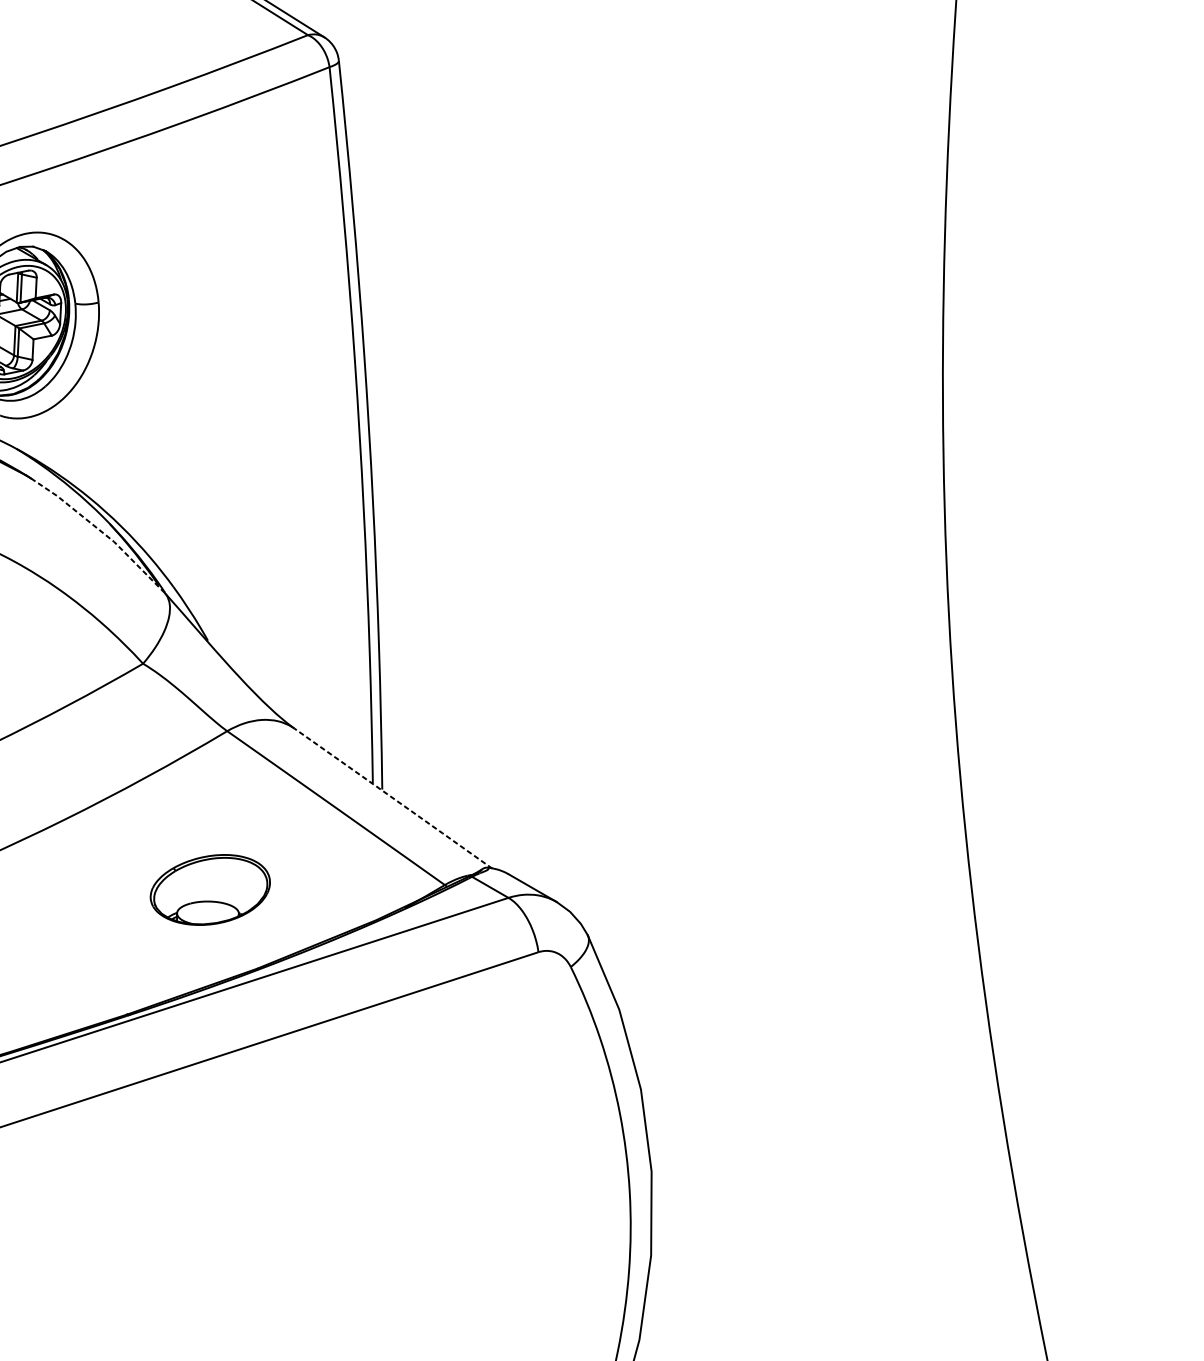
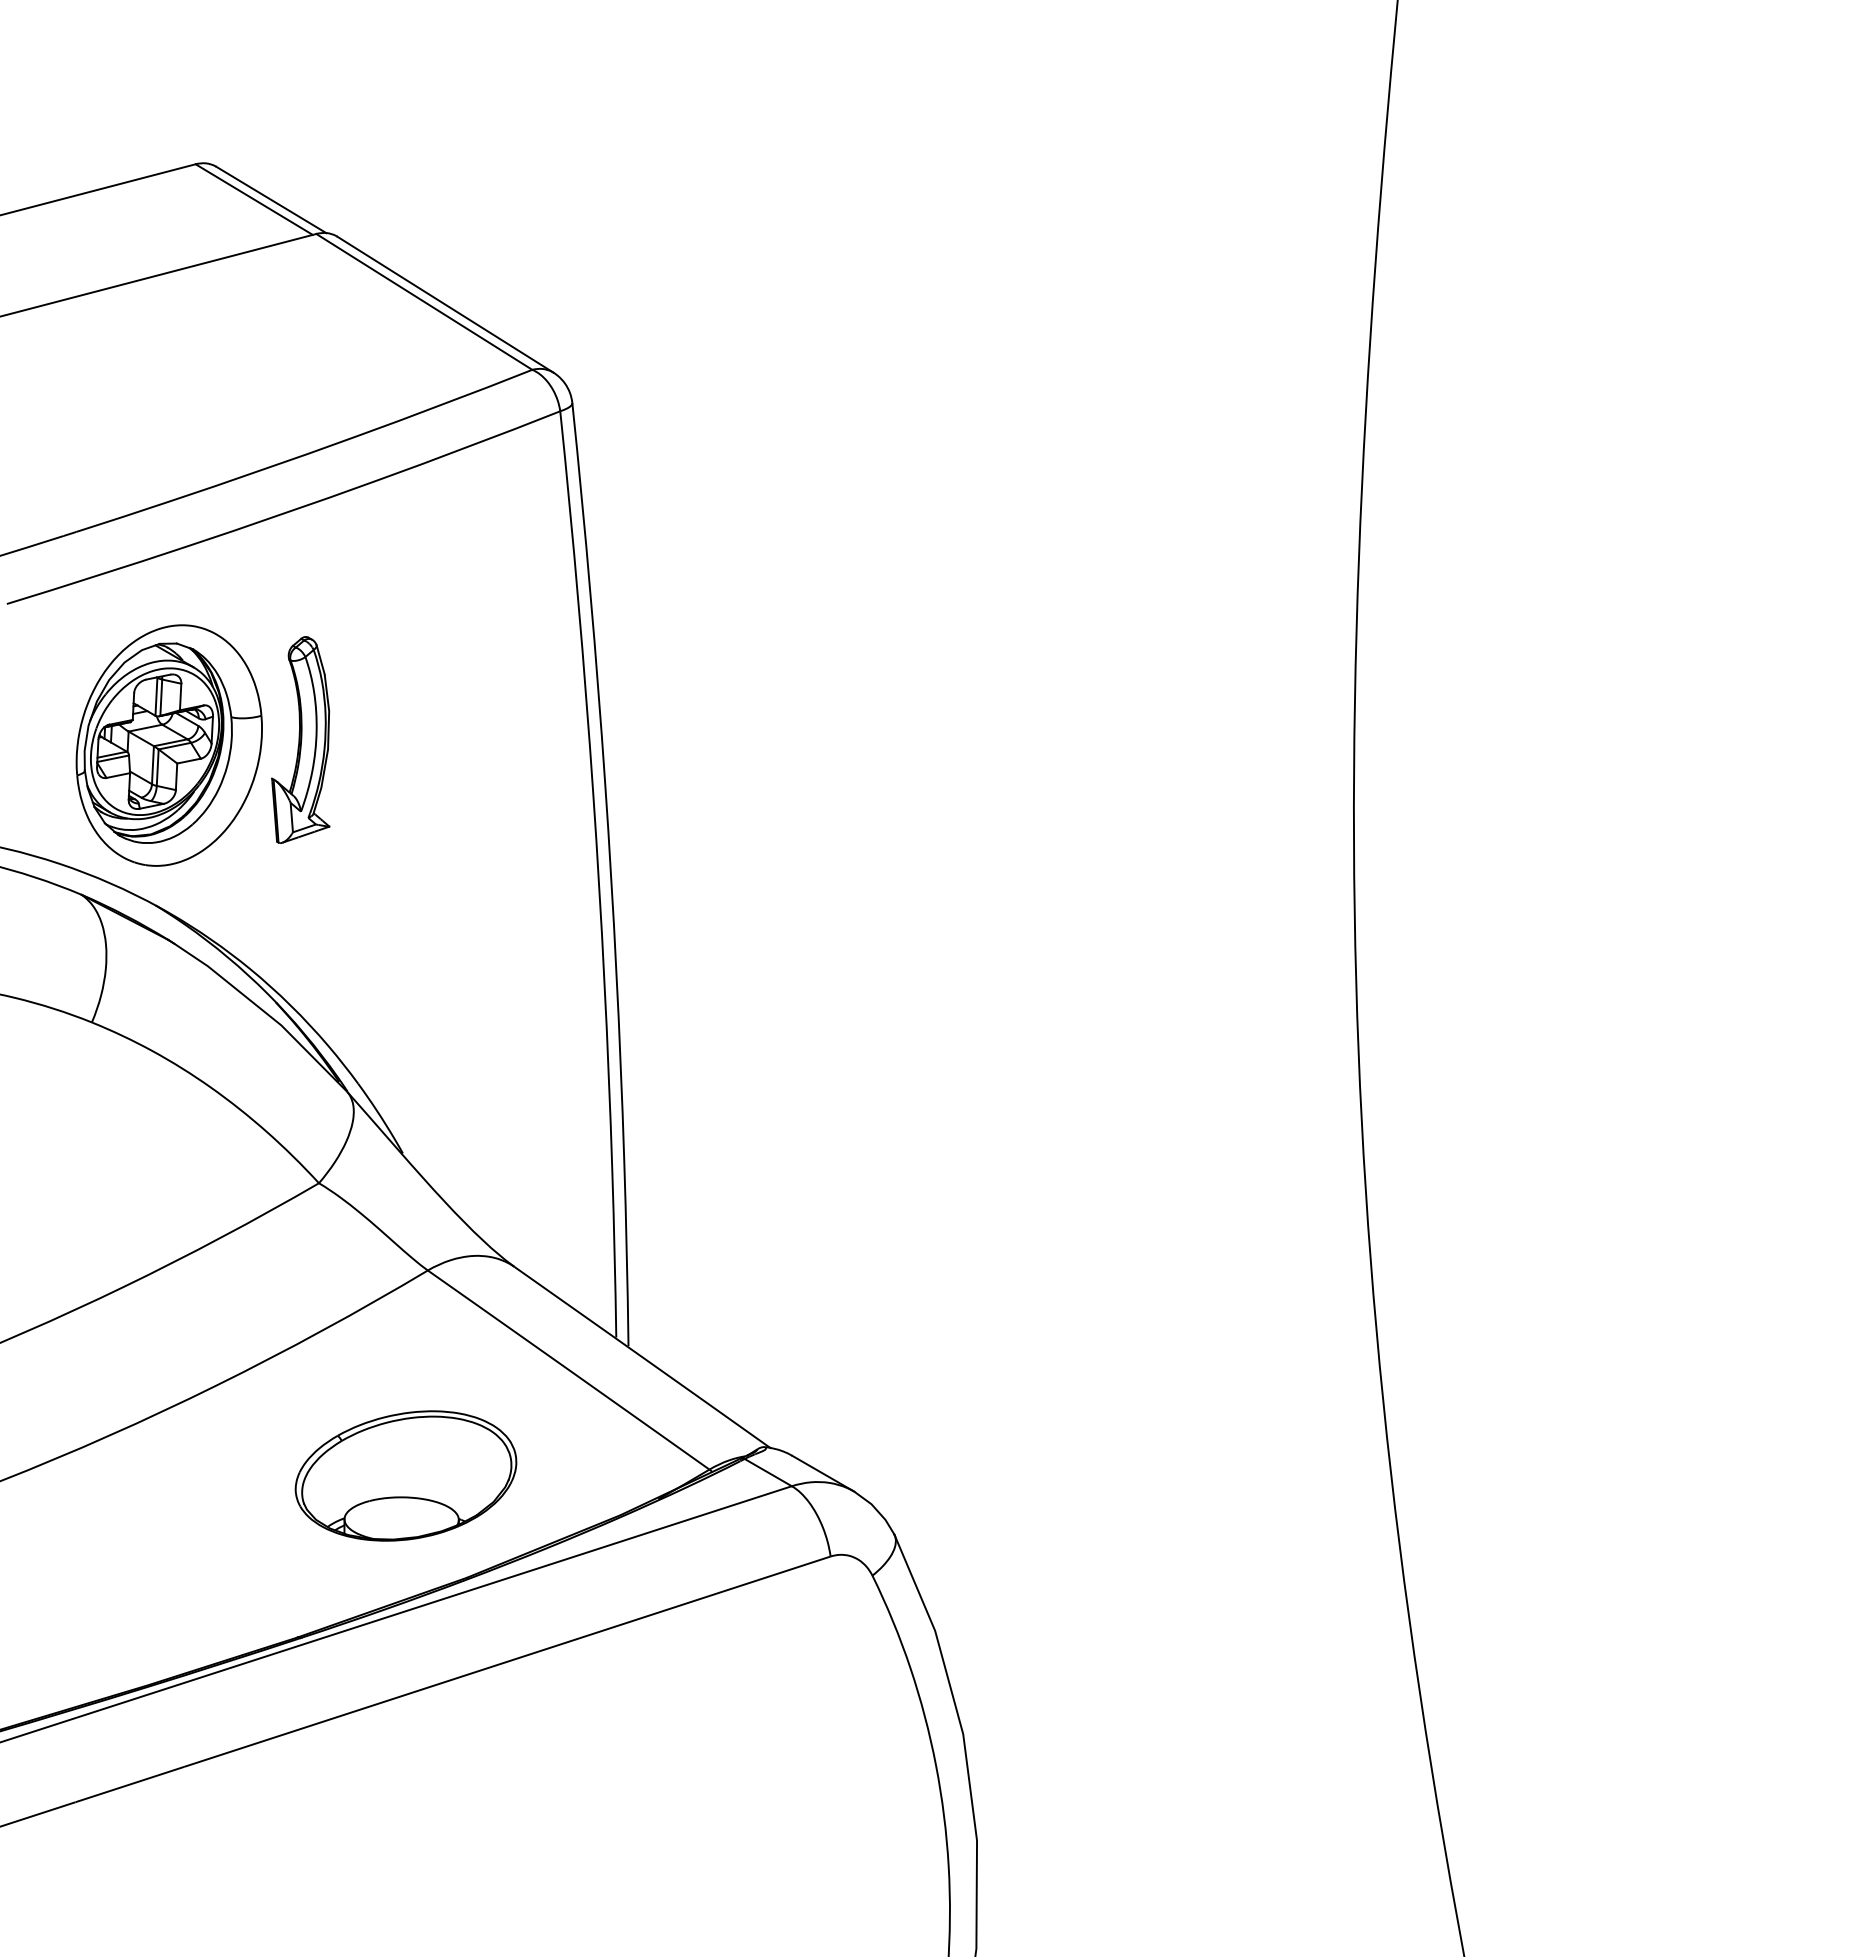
part: (128, 320) -> (300, 739), added
line: (101, 531) -> (265, 1012), dashed -> solid
line: (393, 798) -> (642, 1357), dashed -> solid
part: (209, 889) -> (405, 1475), size x1.43

